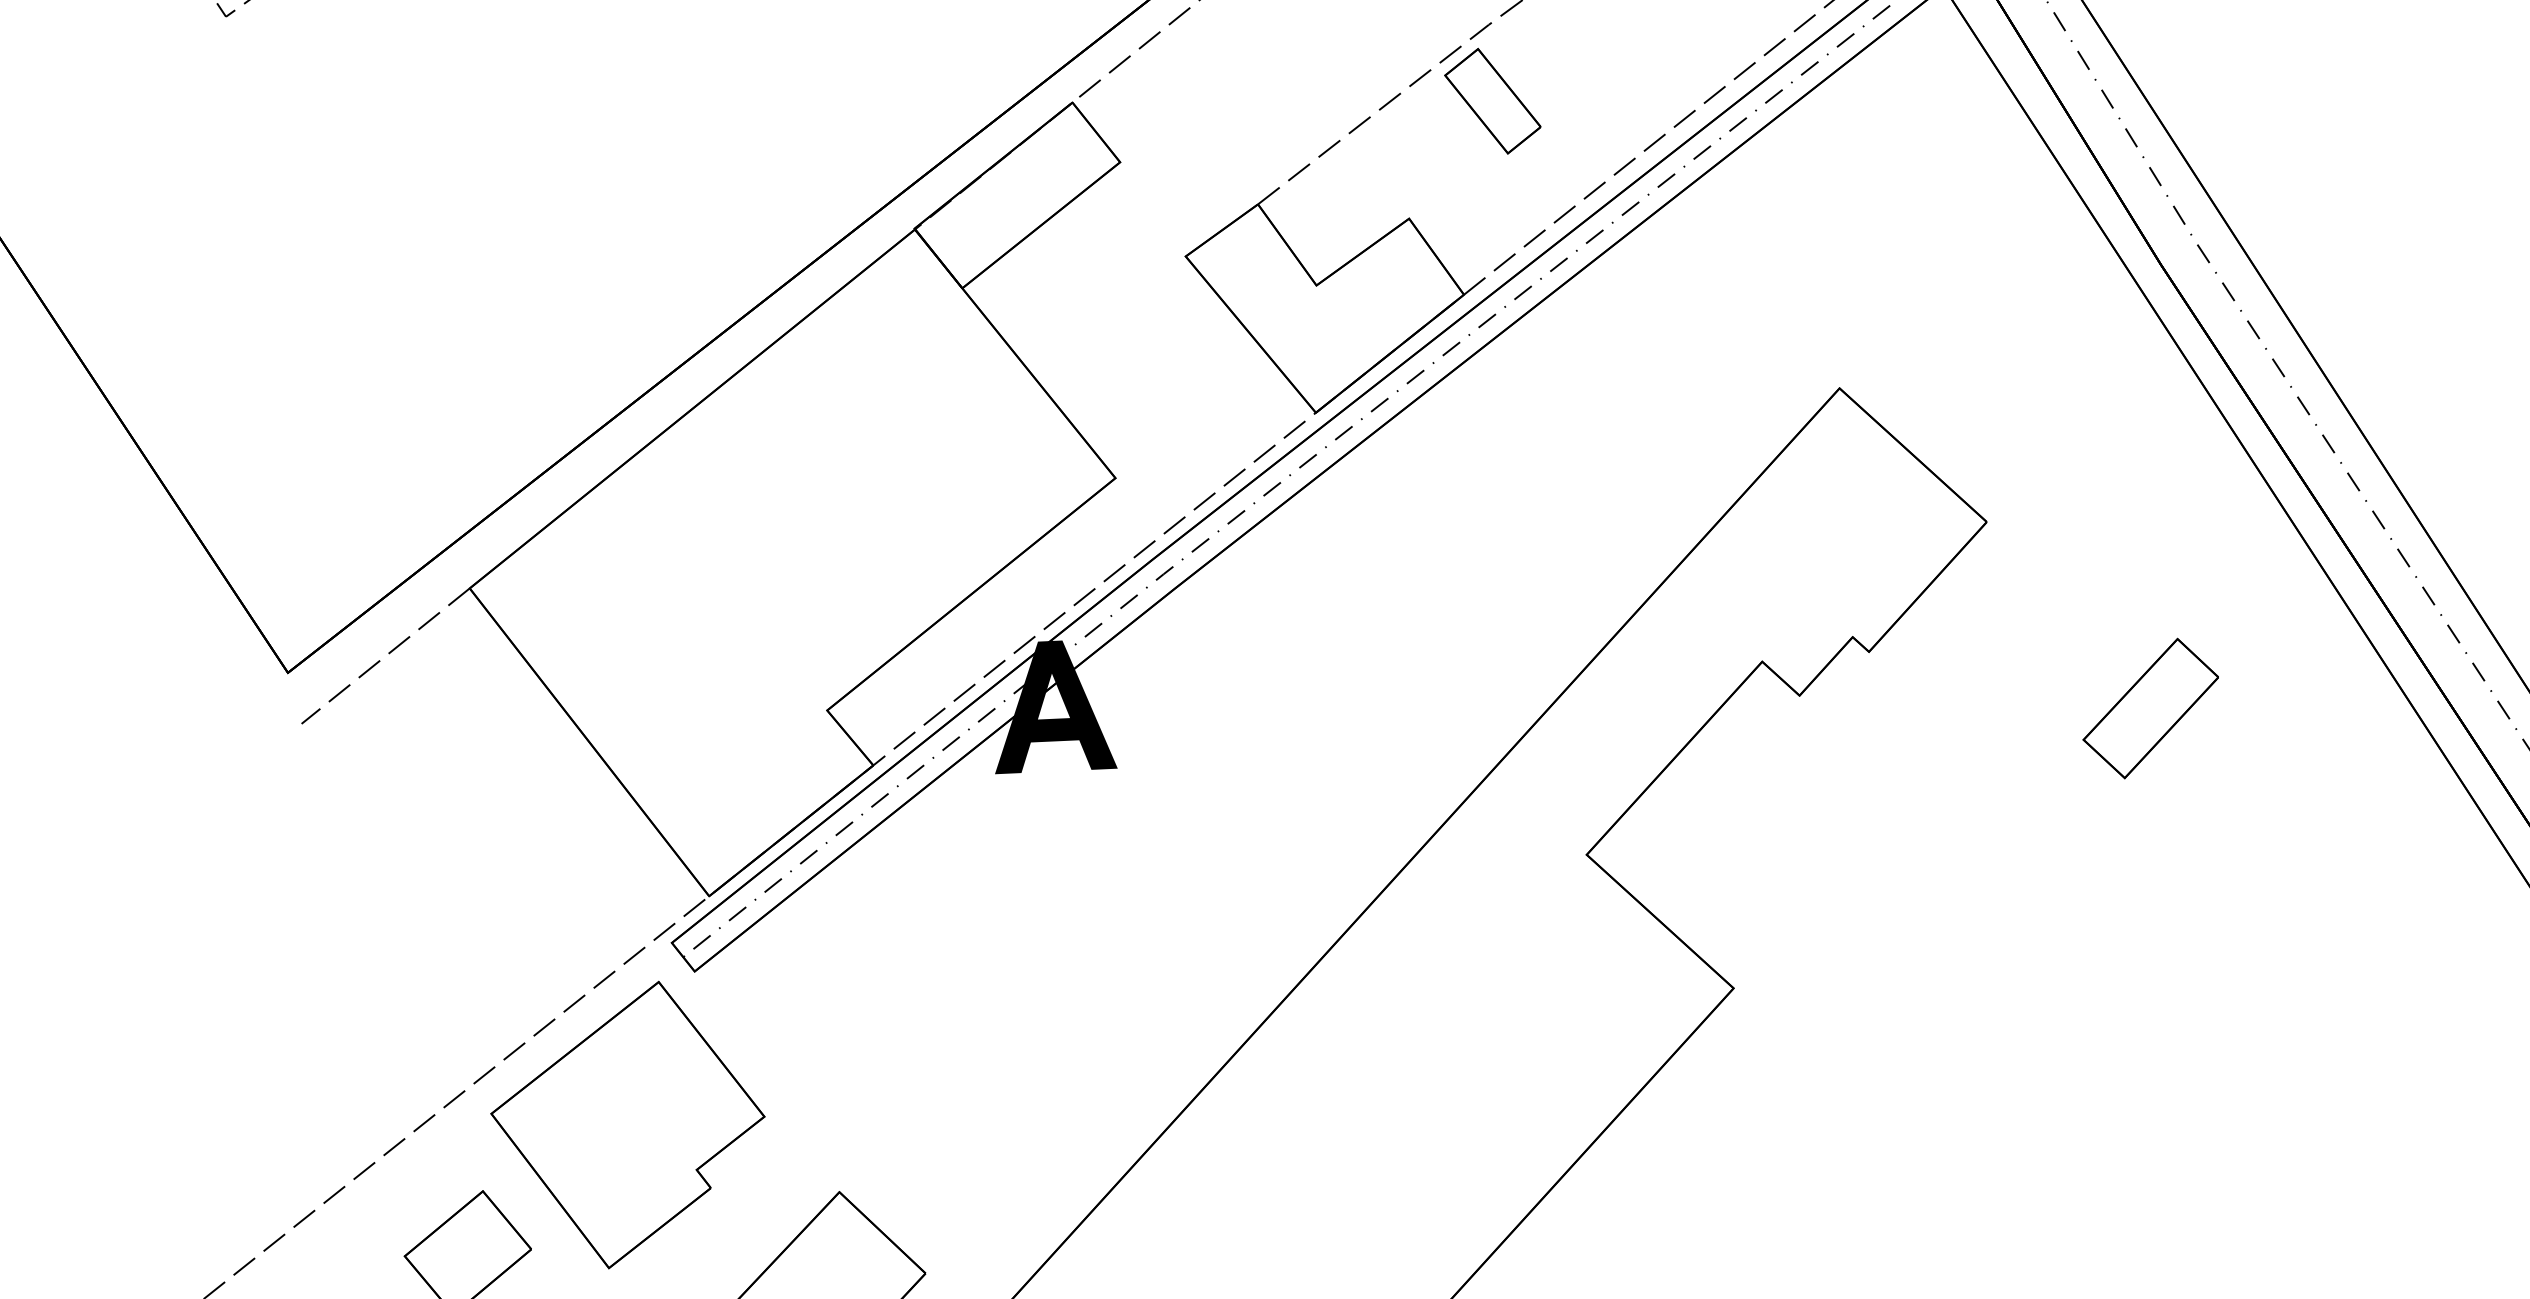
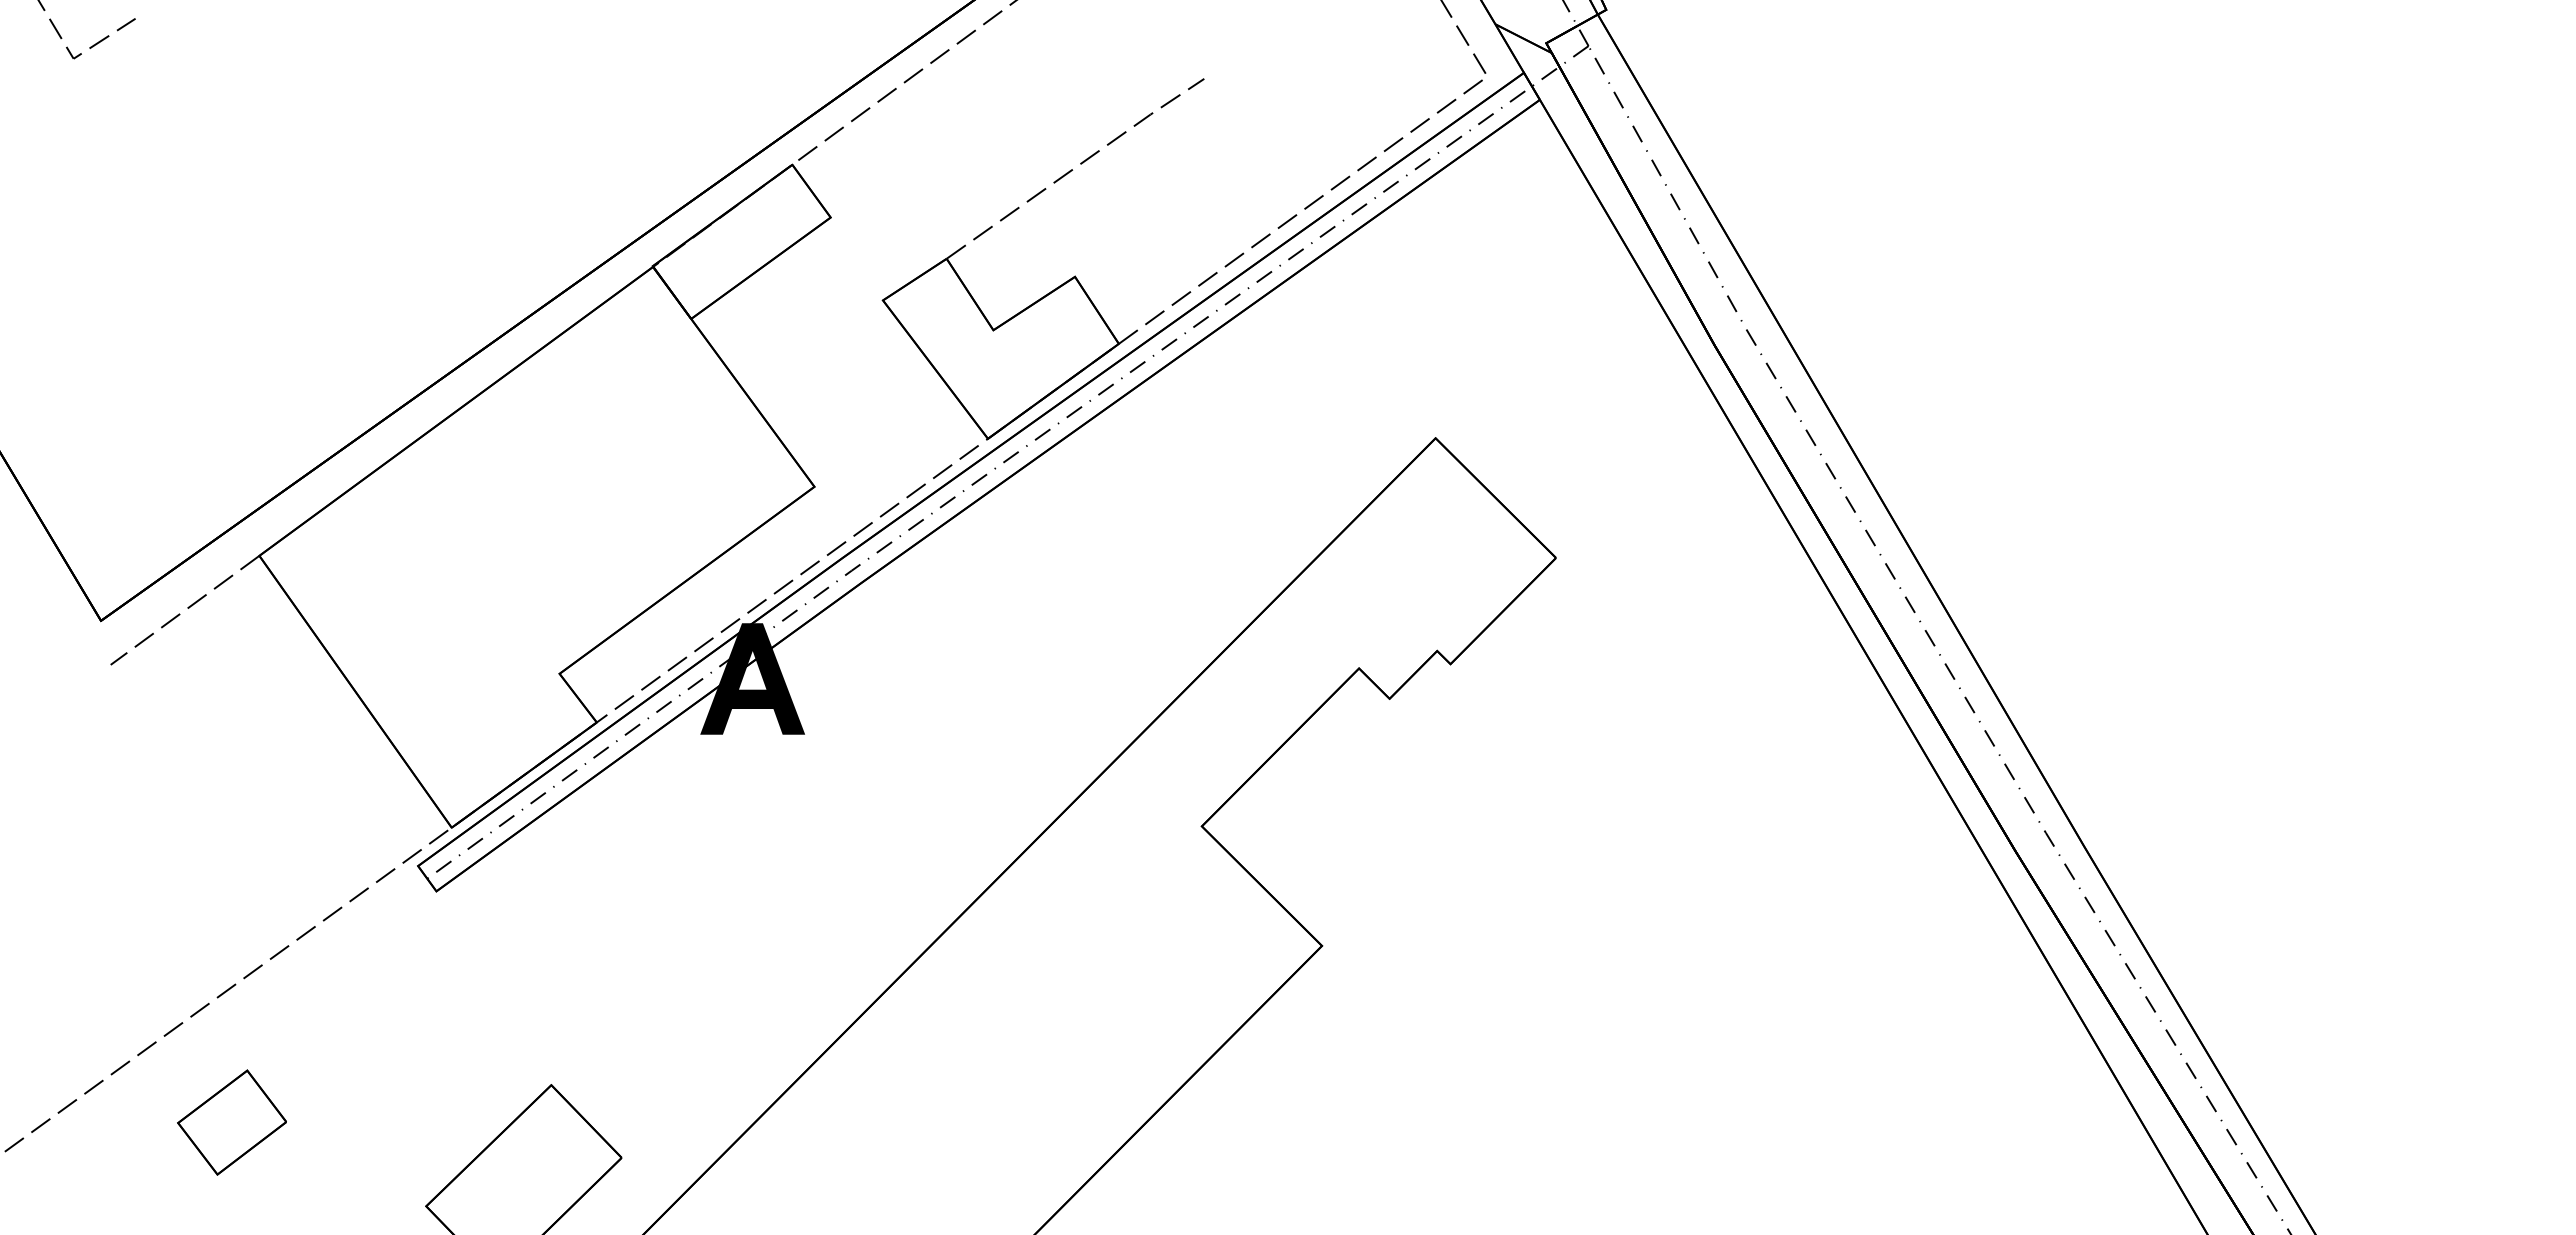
part: (1492, 100) -> (1150, 179), removed
part: (2150, 708) -> (1688, 723), removed
part: (627, 1124) -> (373, 1019), removed

